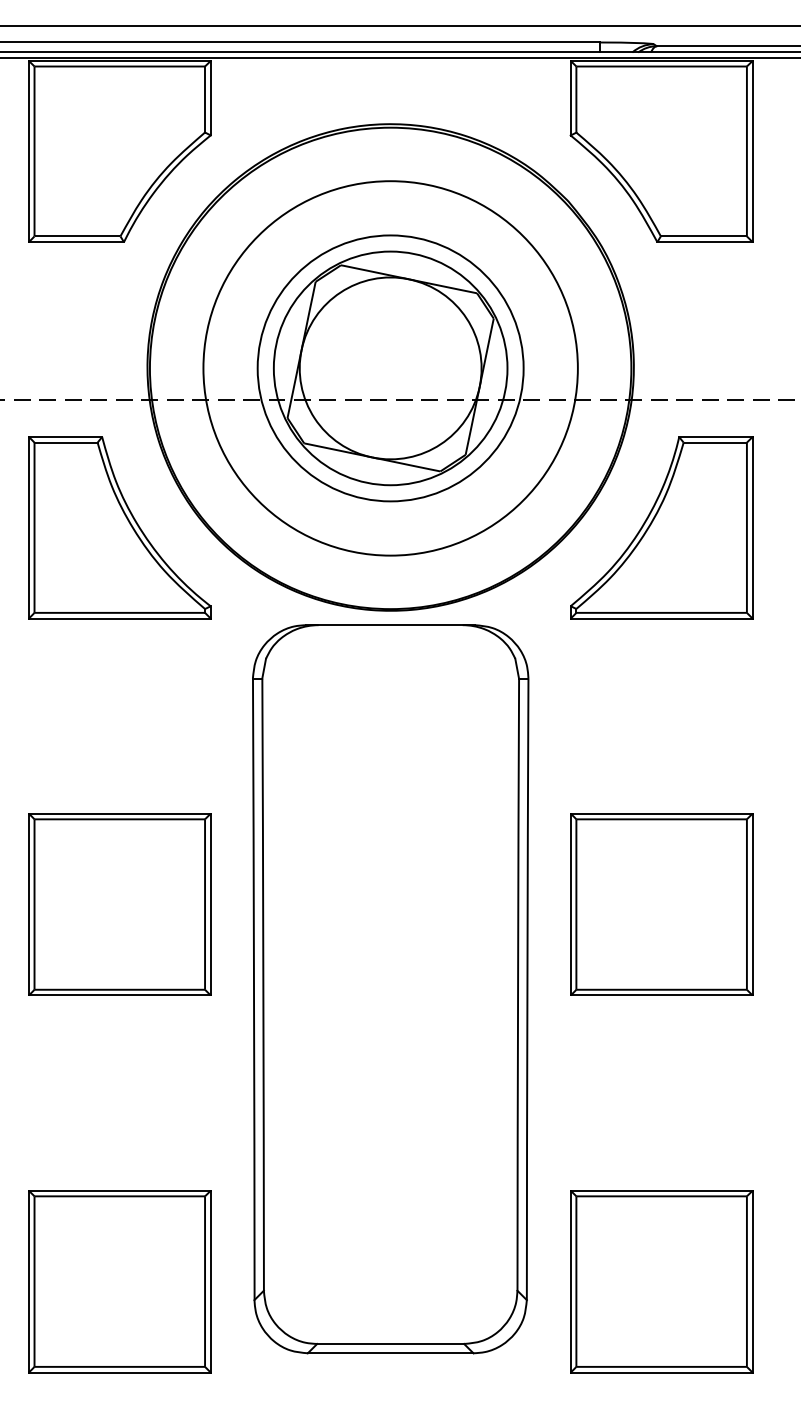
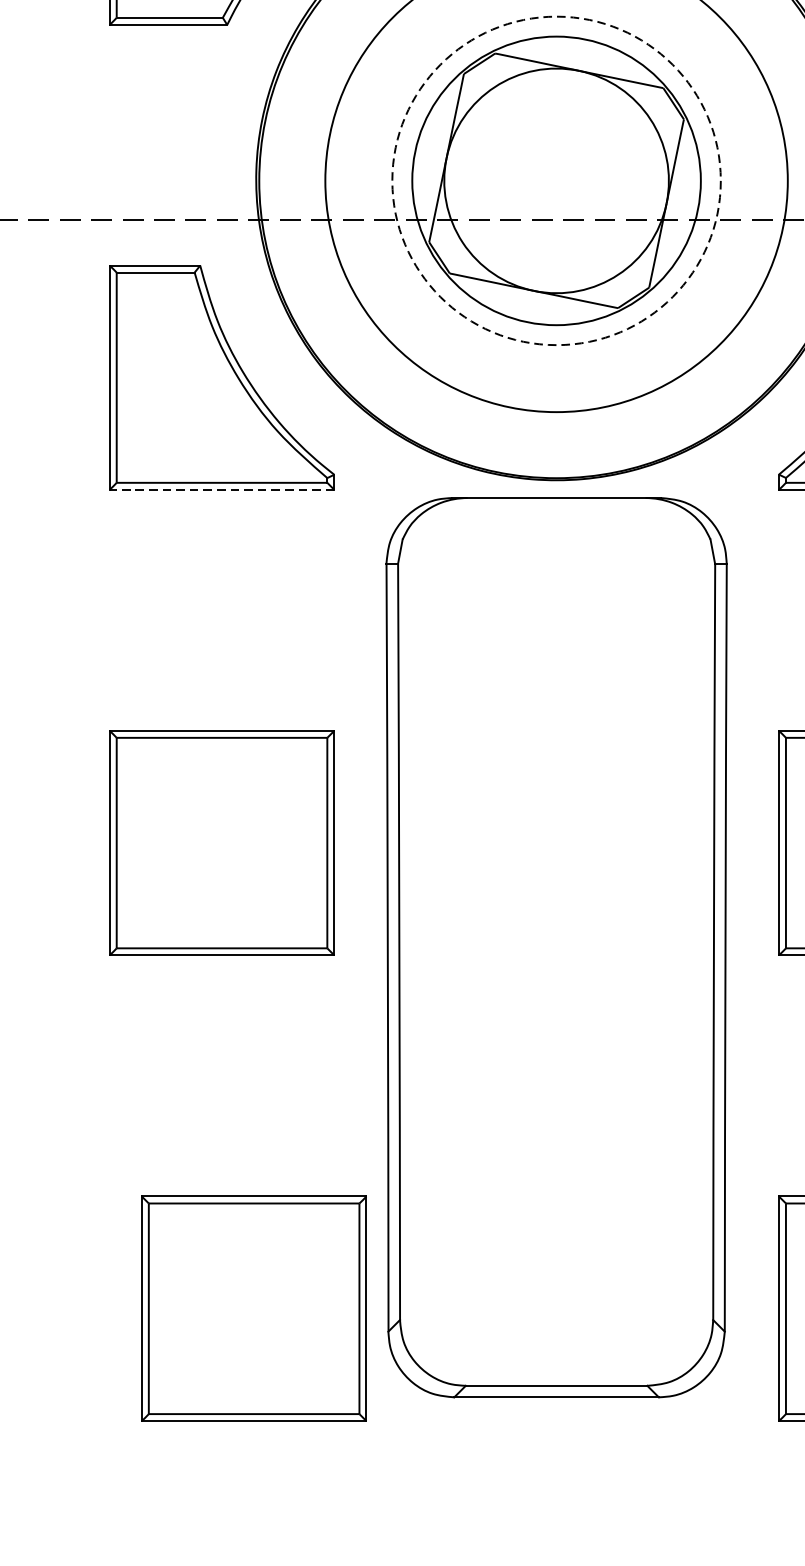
circle: (390, 368) -> (556, 181), solid -> dashed
line: (119, 618) -> (221, 489), solid -> dashed
part: (119, 1281) -> (253, 1308), moved

